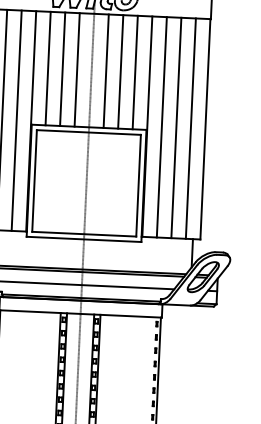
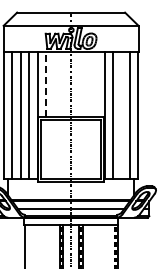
line: (47, 68) -> (45, 84), solid -> dashed
line: (62, 69) -> (54, 84), removed
line: (76, 69) -> (62, 84), removed
line: (106, 70) -> (79, 84), removed
line: (120, 71) -> (87, 84), removed
line: (135, 72) -> (96, 84), removed
line: (176, 127) -> (121, 115), removed

